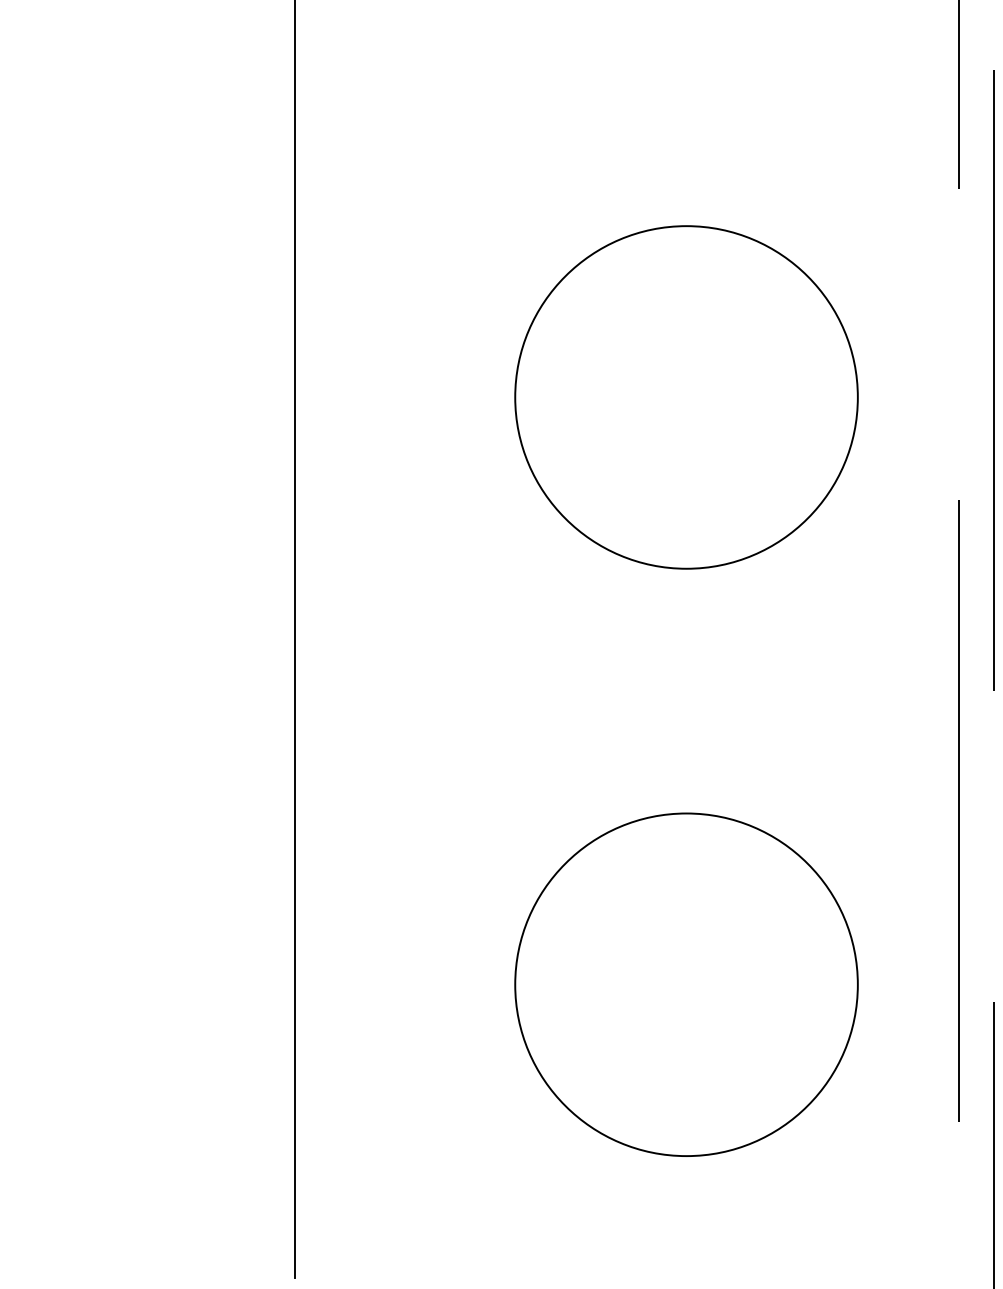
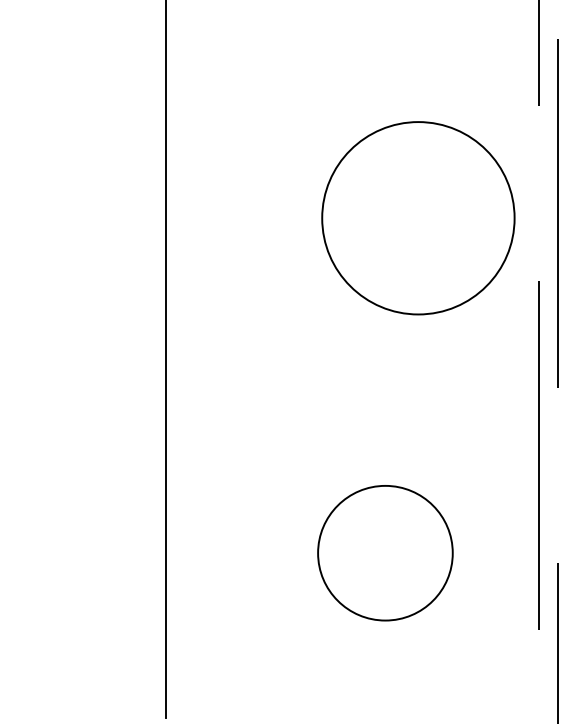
circle: (686, 397) -> (418, 218), moved
circle: (686, 985) -> (385, 553), size x0.7

